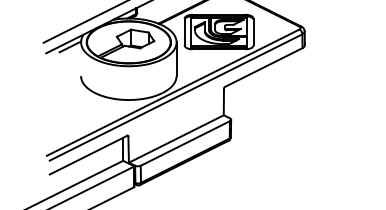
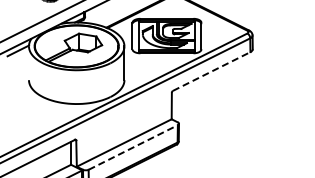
line: (264, 67) -> (212, 71), solid -> dashed
line: (185, 143) -> (133, 147), solid -> dashed

